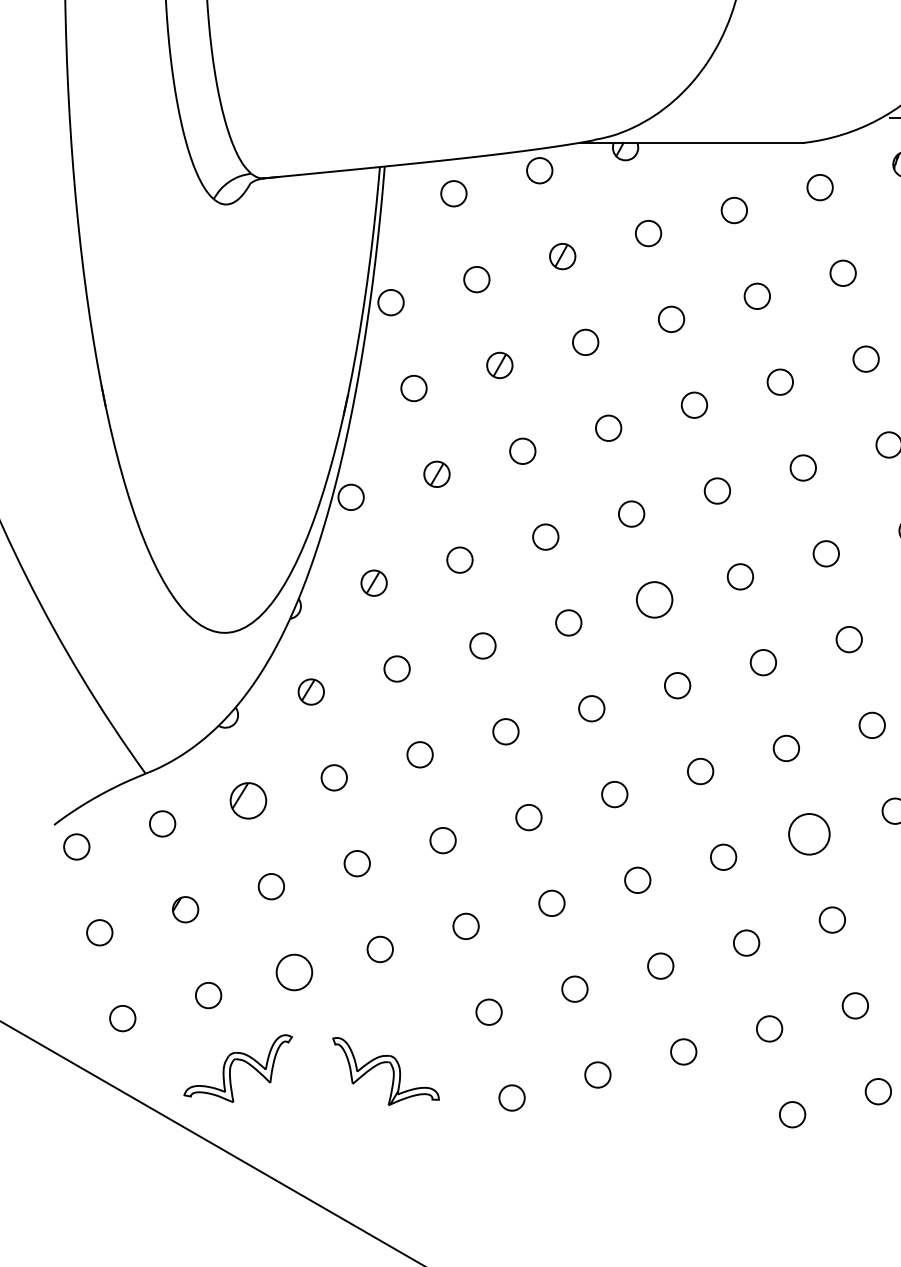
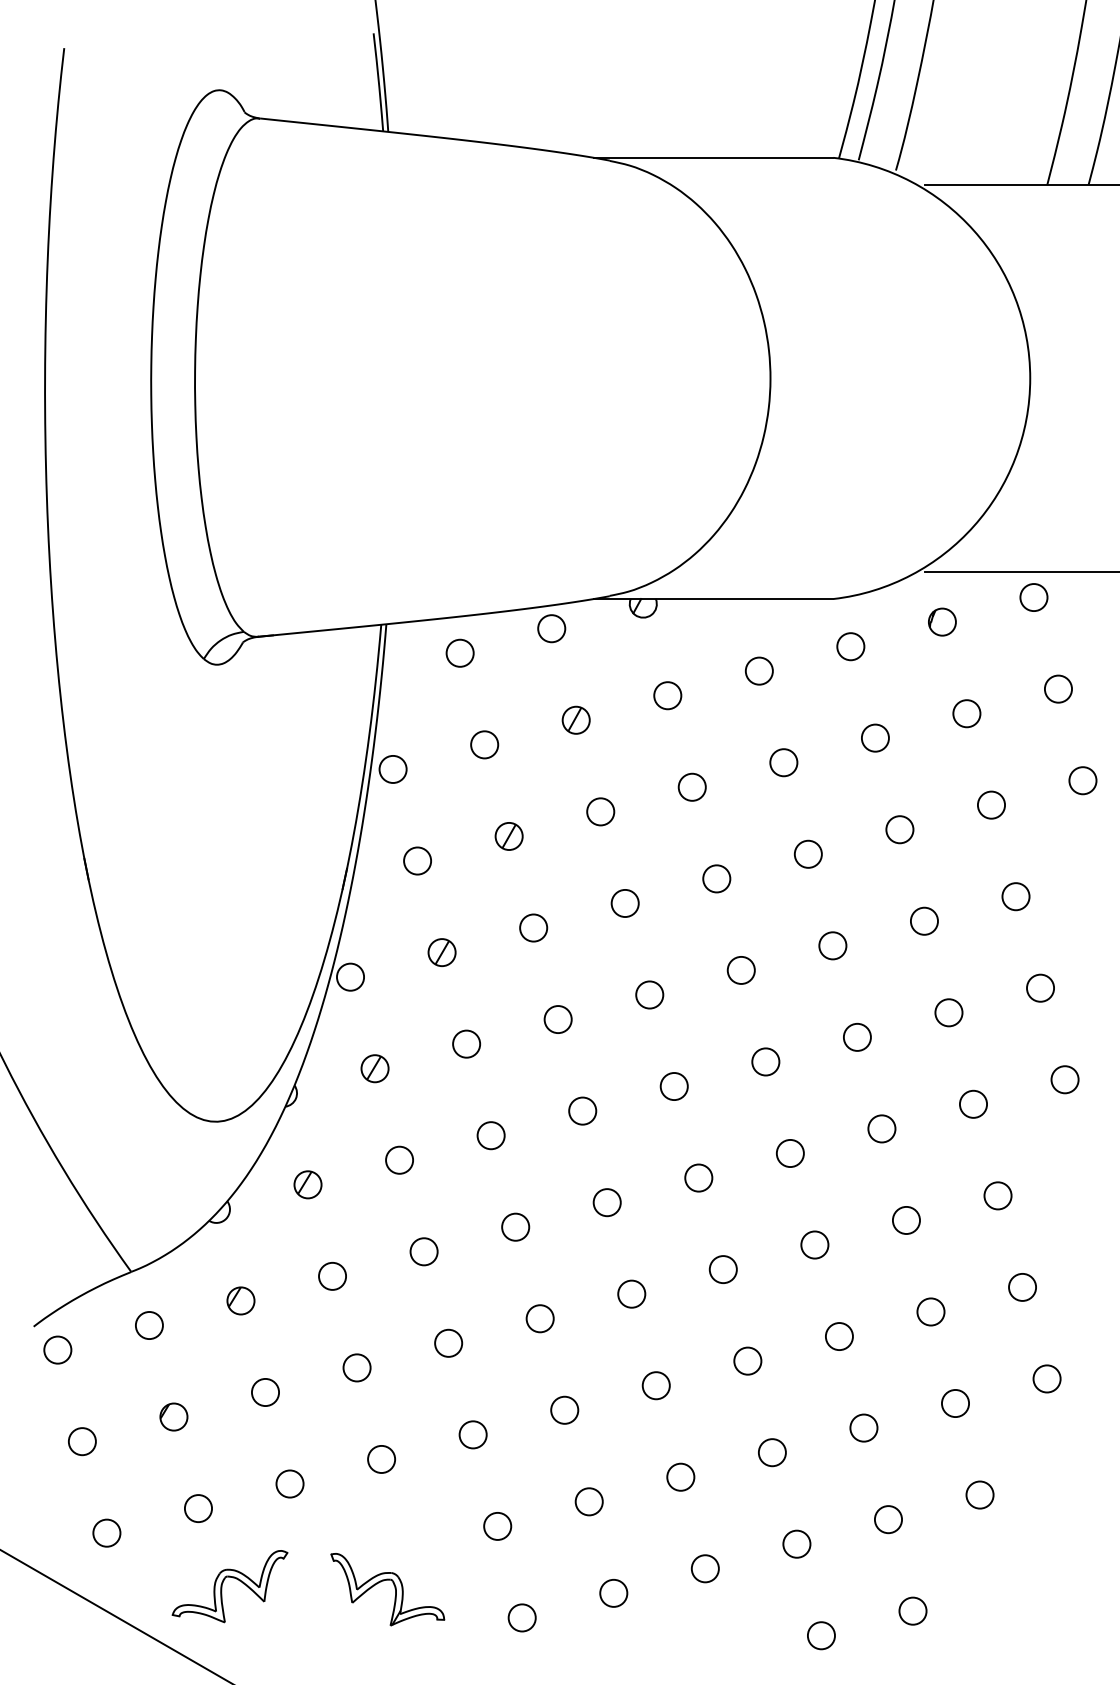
circle: (653, 599) -> (673, 1086), size x0.71
part: (248, 800) -> (240, 1300), size x0.71
circle: (809, 834) -> (839, 1336), size x0.62
circle: (293, 972) -> (289, 1483), size x0.71

